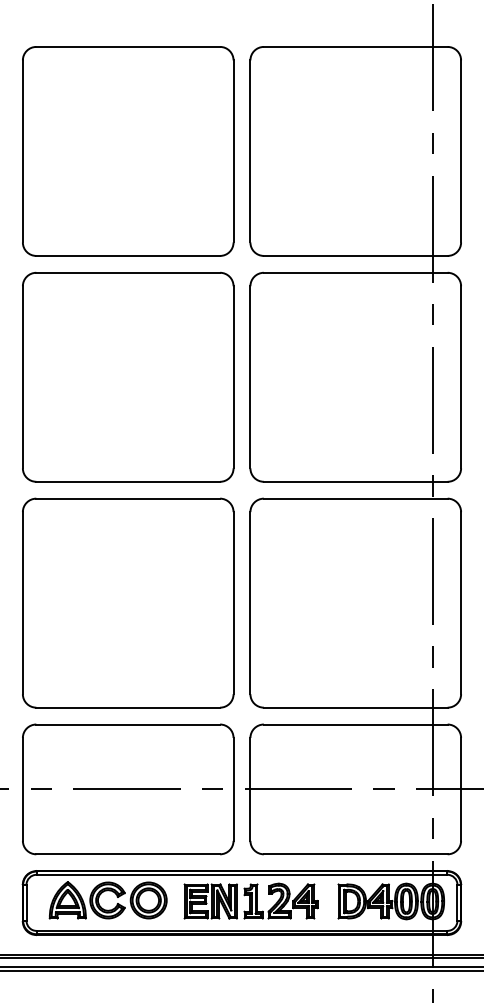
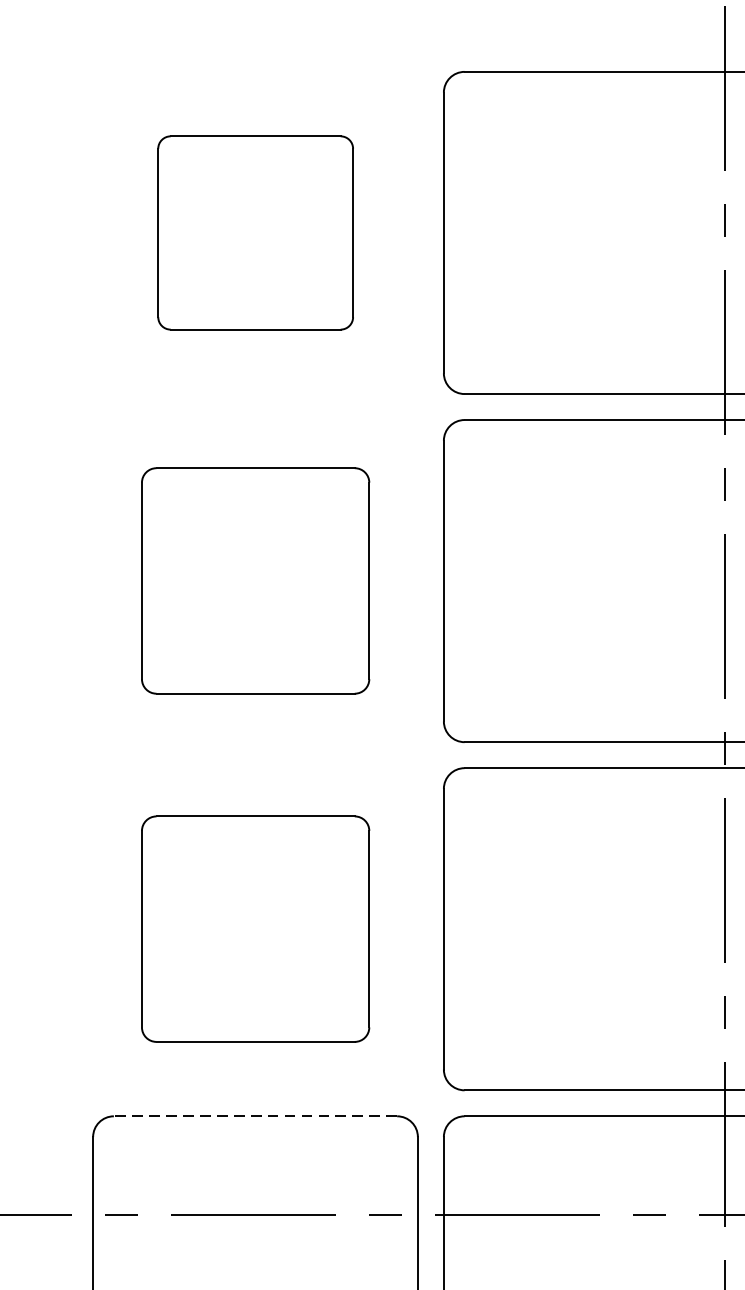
part: (128, 151) -> (255, 233), size x0.6
part: (128, 376) -> (255, 579), size x0.7
part: (128, 602) -> (255, 928), size x0.7
line: (128, 724) -> (255, 1116), solid -> dashed

